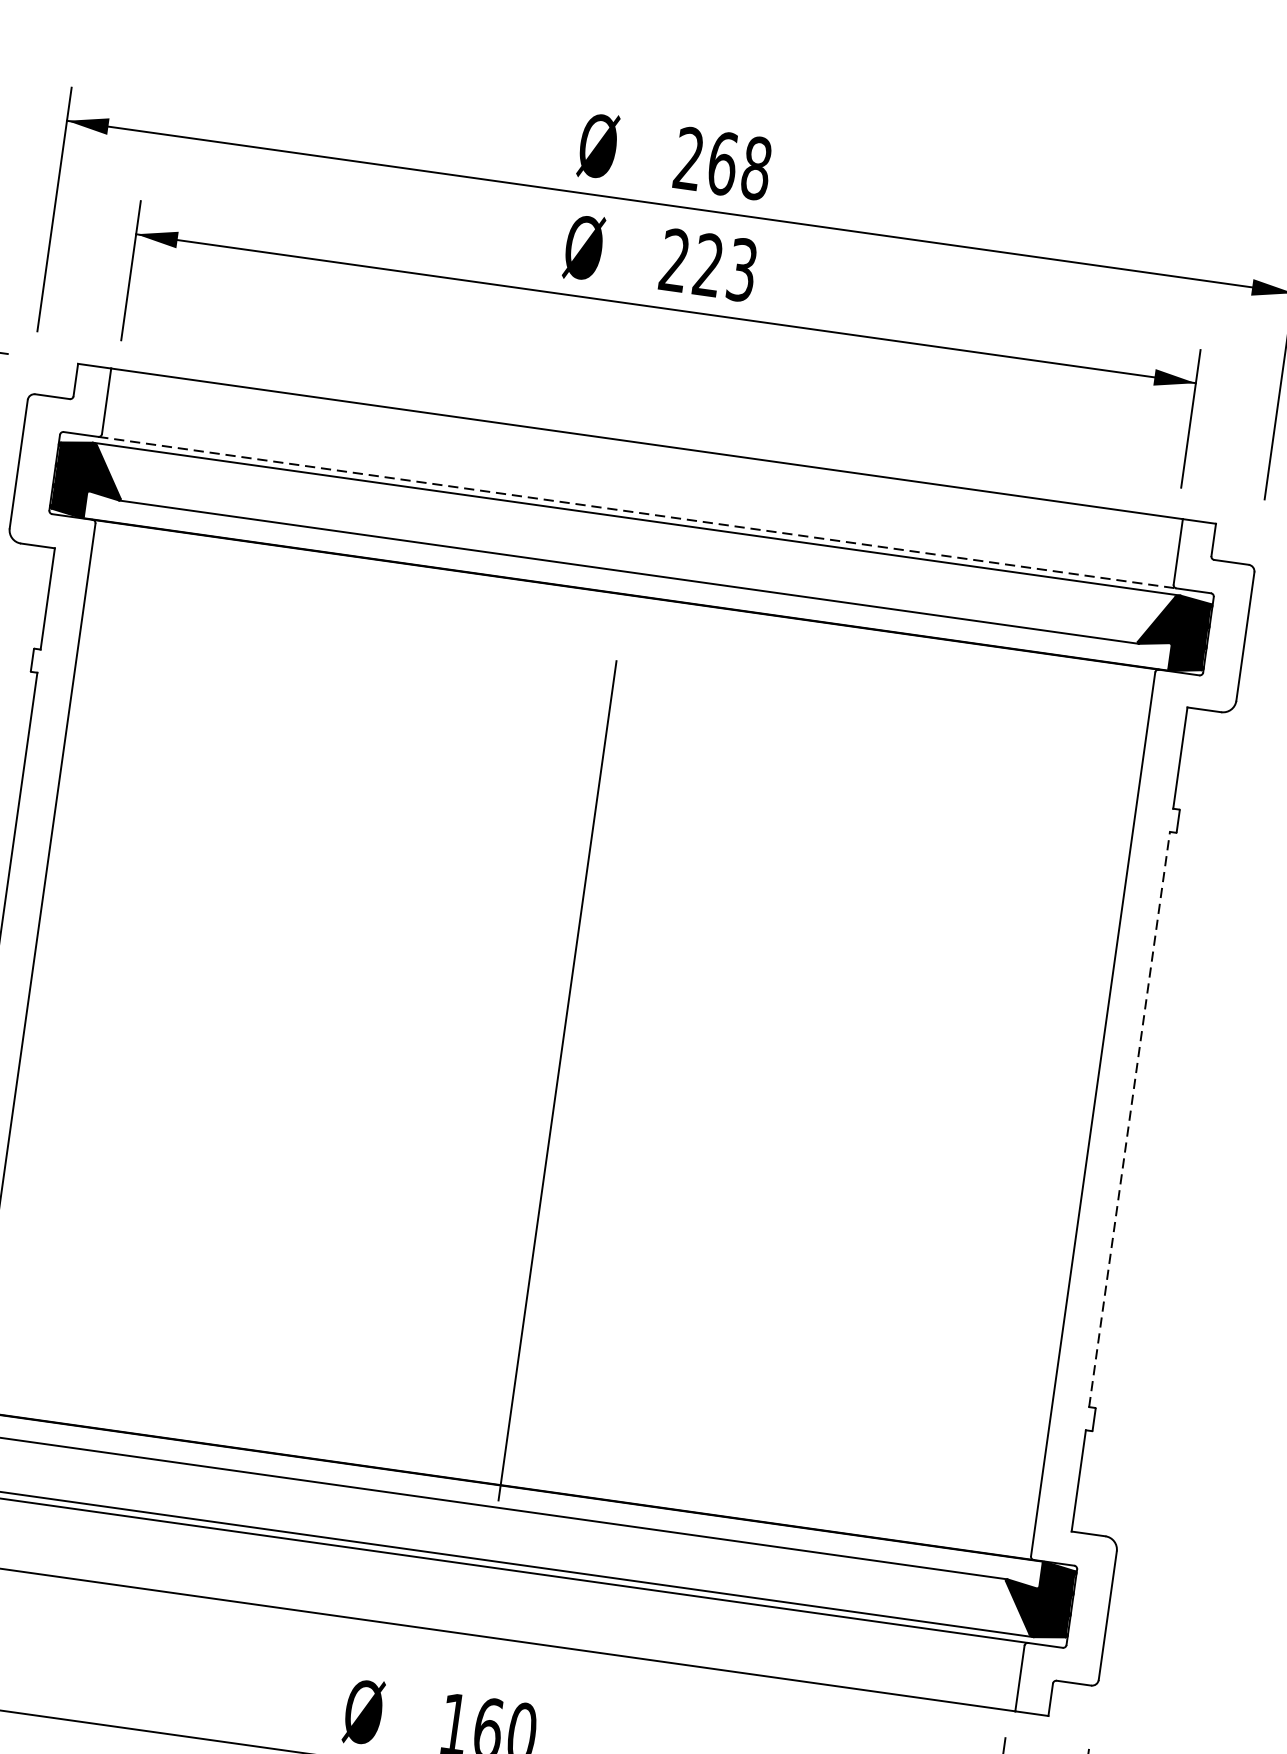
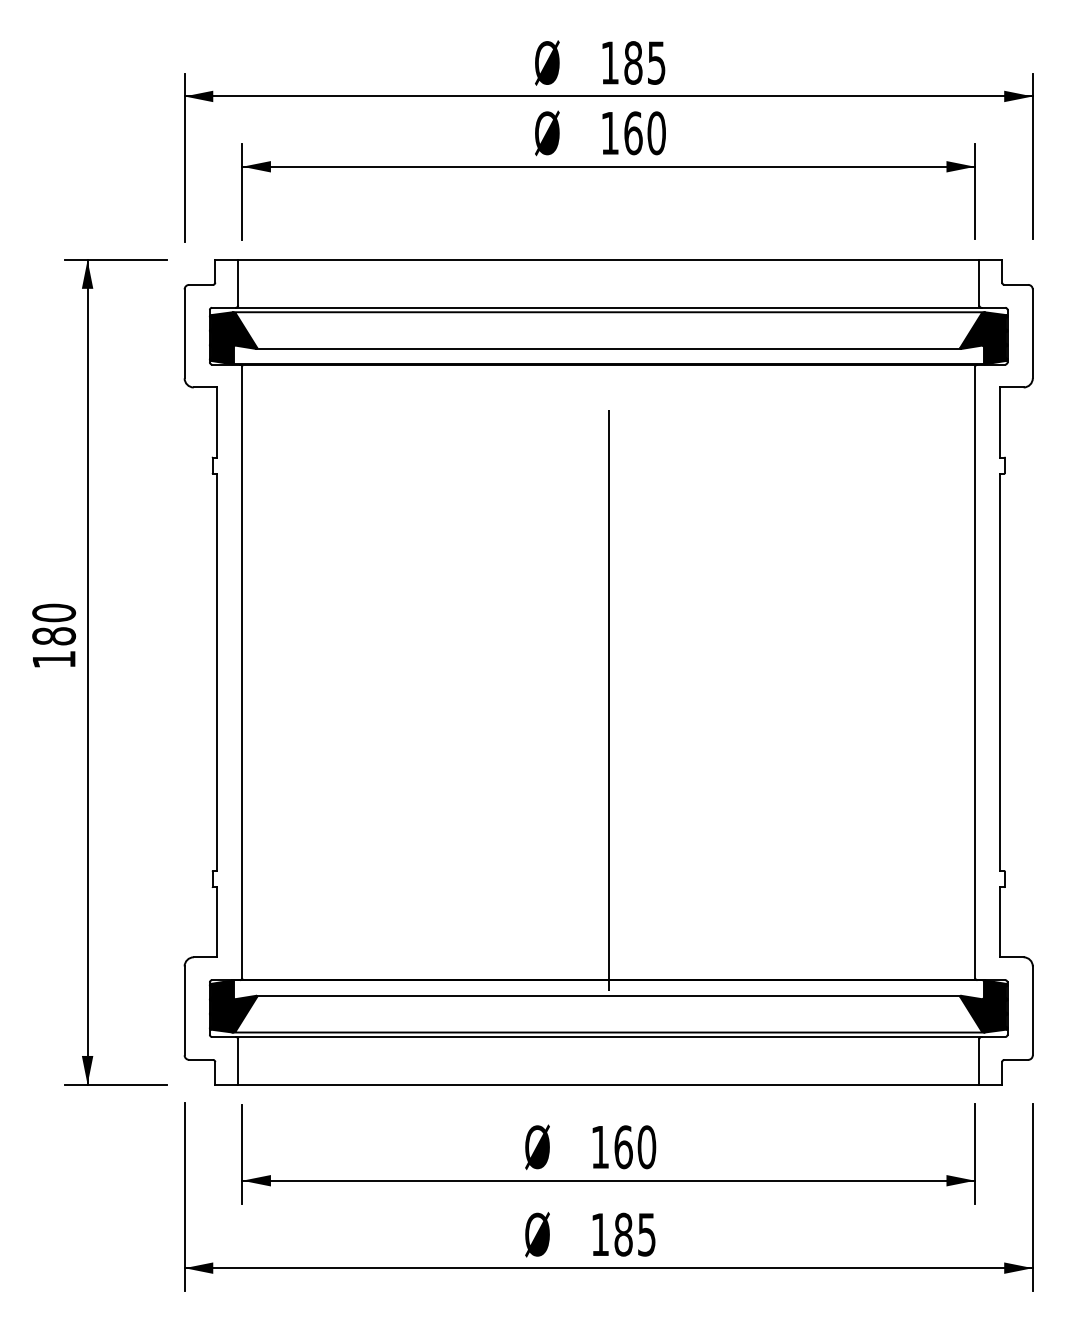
text: (723, 162) -> (633, 62), 268 -> 185
text: (708, 265) -> (633, 133), 223 -> 160
line: (637, 512) -> (608, 307), dashed -> solid
line: (1129, 1119) -> (1000, 672), dashed -> solid

